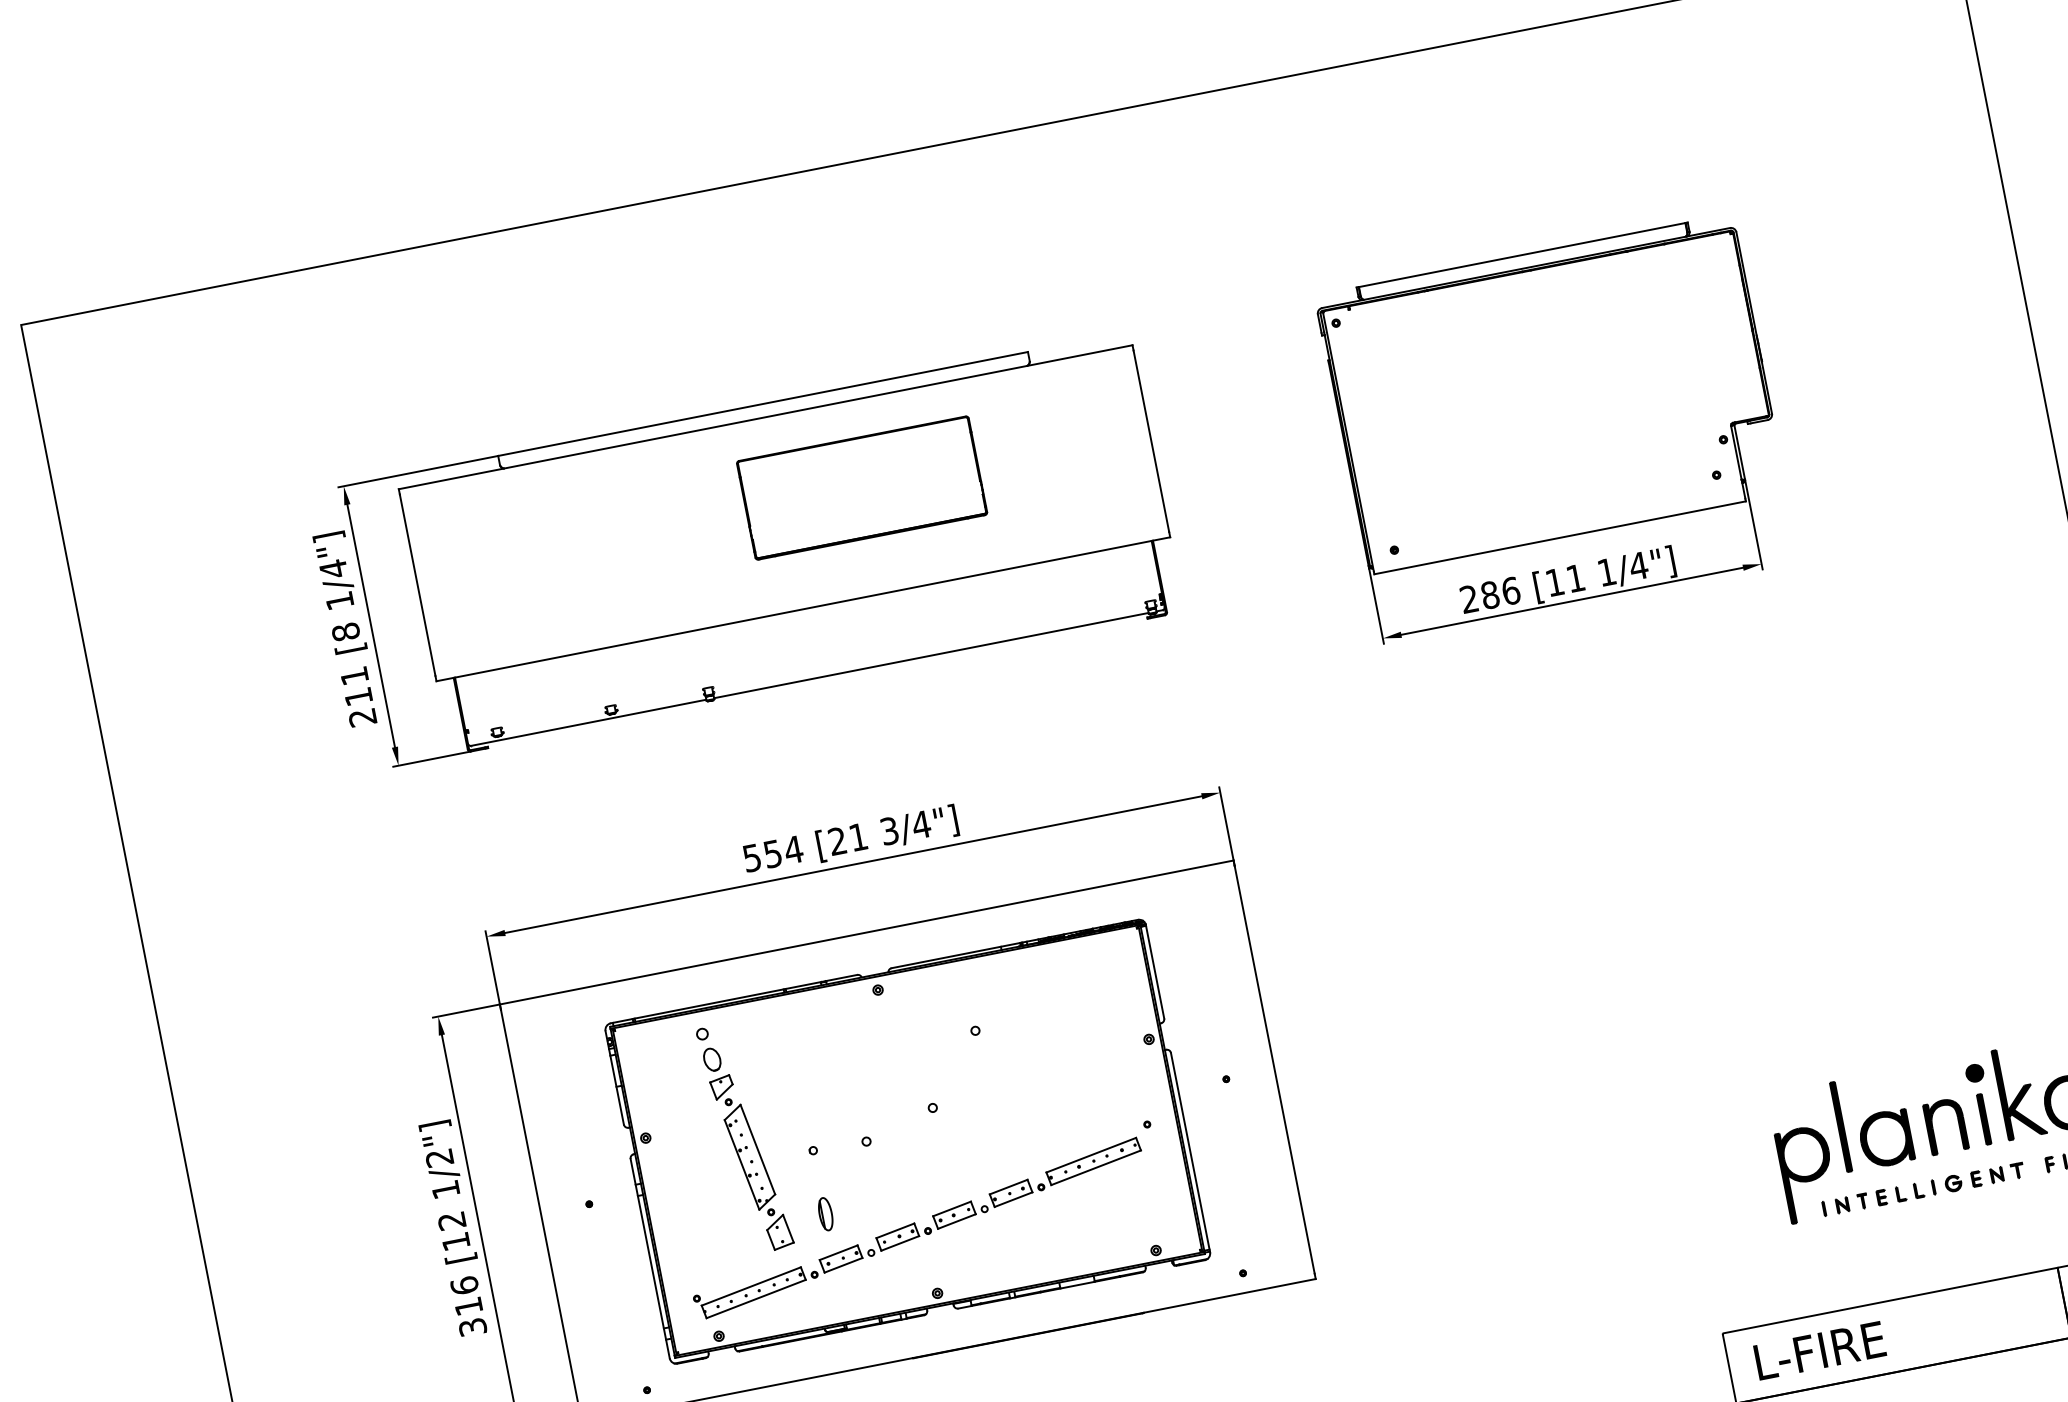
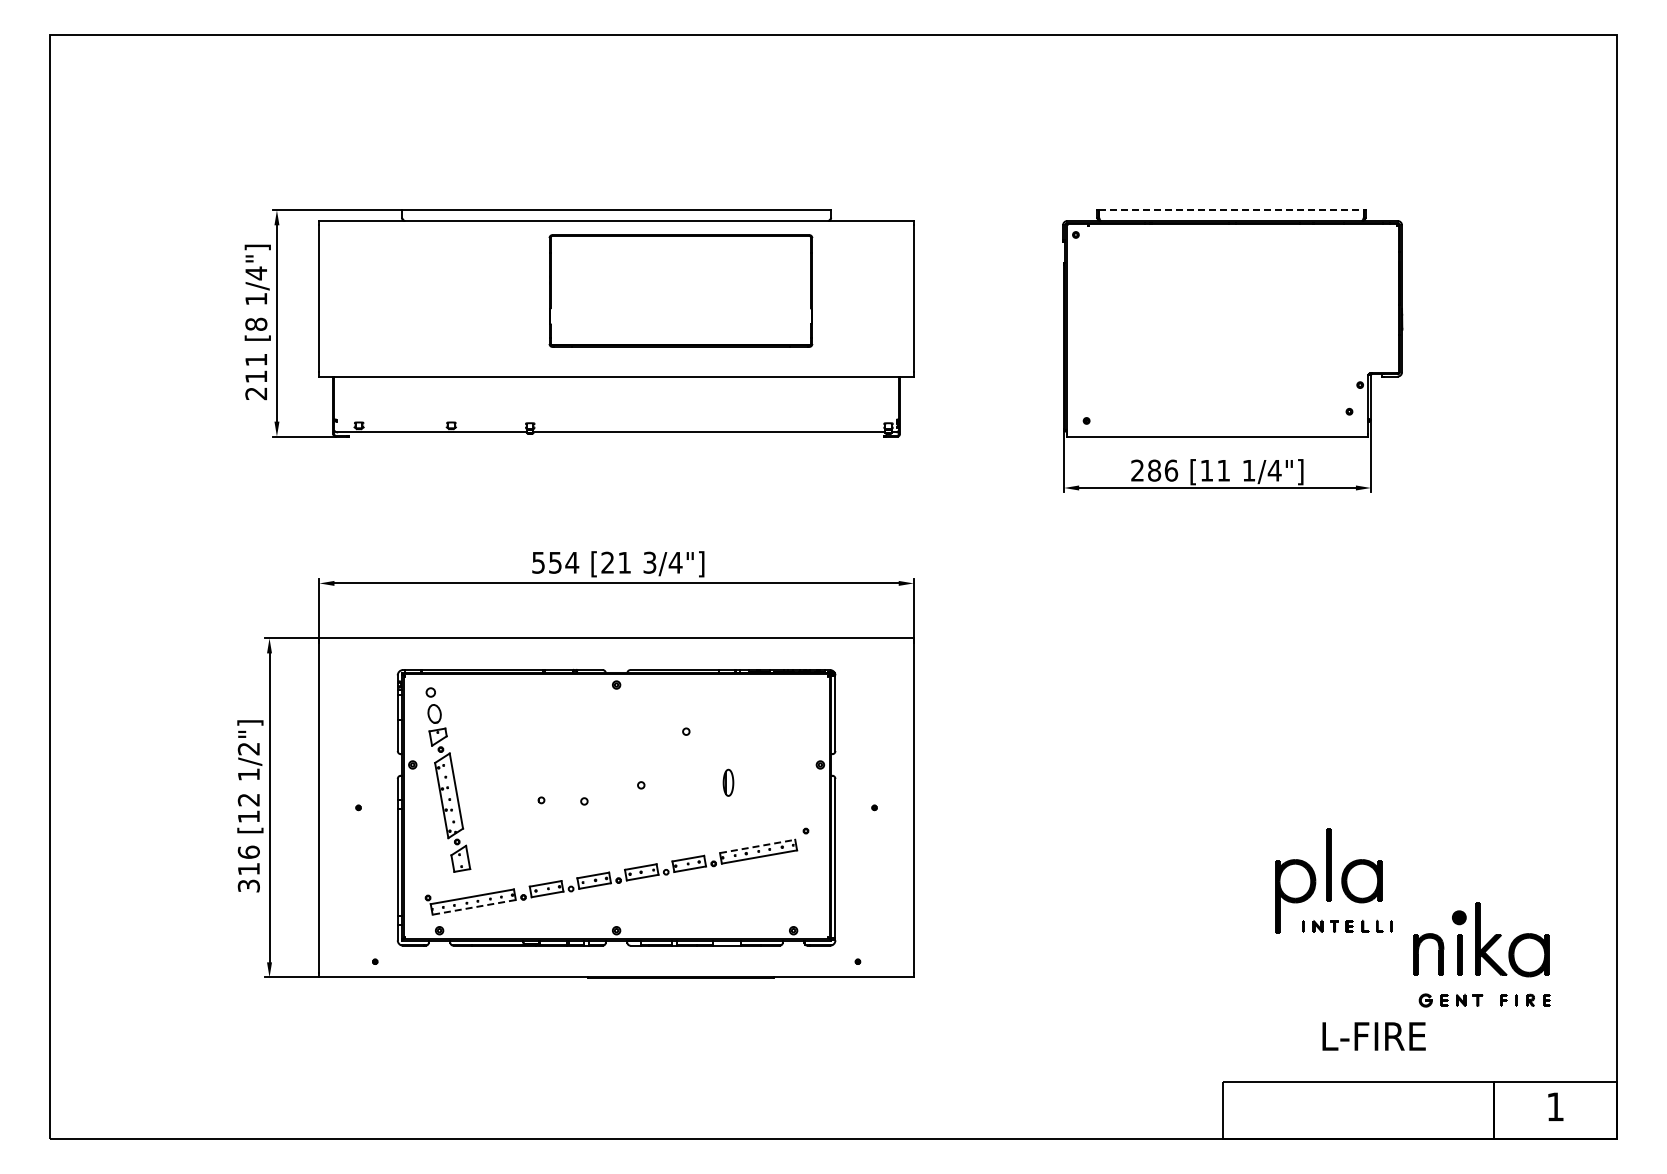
line: (1522, 255) -> (1231, 210), solid -> dashed
part: (861, 487) -> (680, 290), size x1.4
part: (745, 1137) -> (448, 779), moved
part: (1850, 1144) -> (1333, 880), moved
line: (1092, 1155) -> (758, 846), solid -> dashed
part: (825, 1213) -> (728, 782), moved
line: (755, 1299) -> (473, 907), solid -> dashed
text: (1819, 1350) -> (1373, 1036), moved

